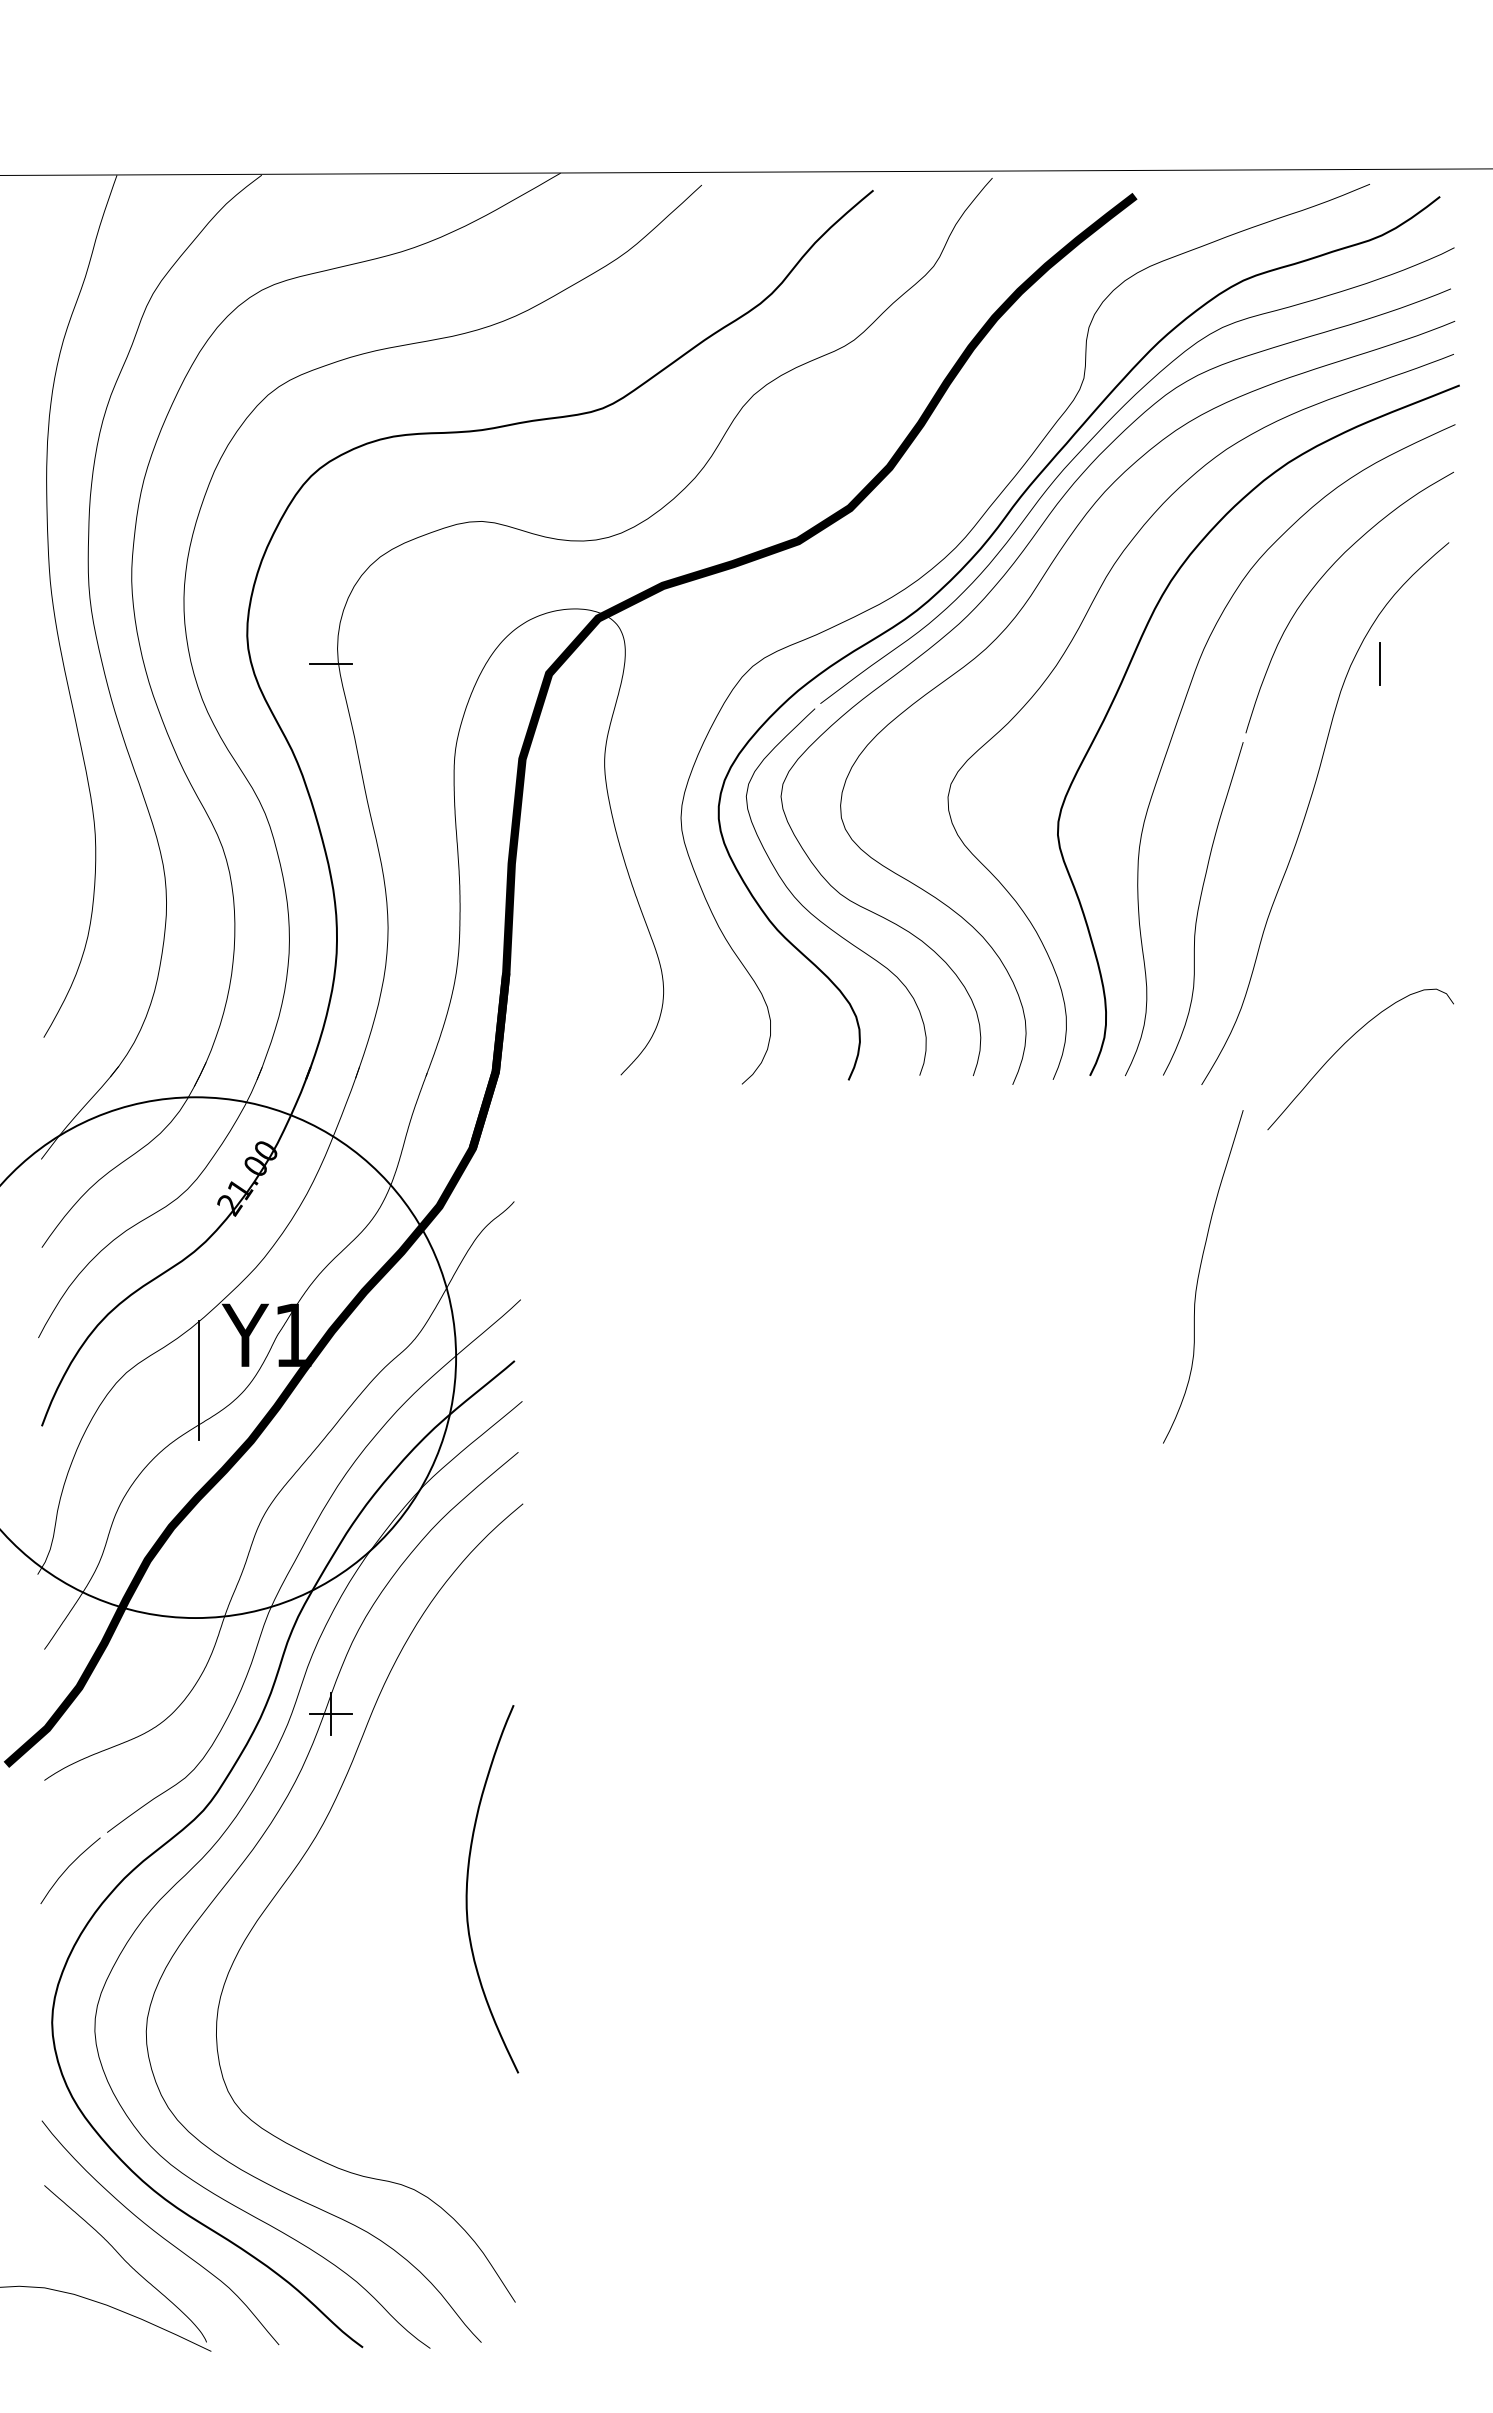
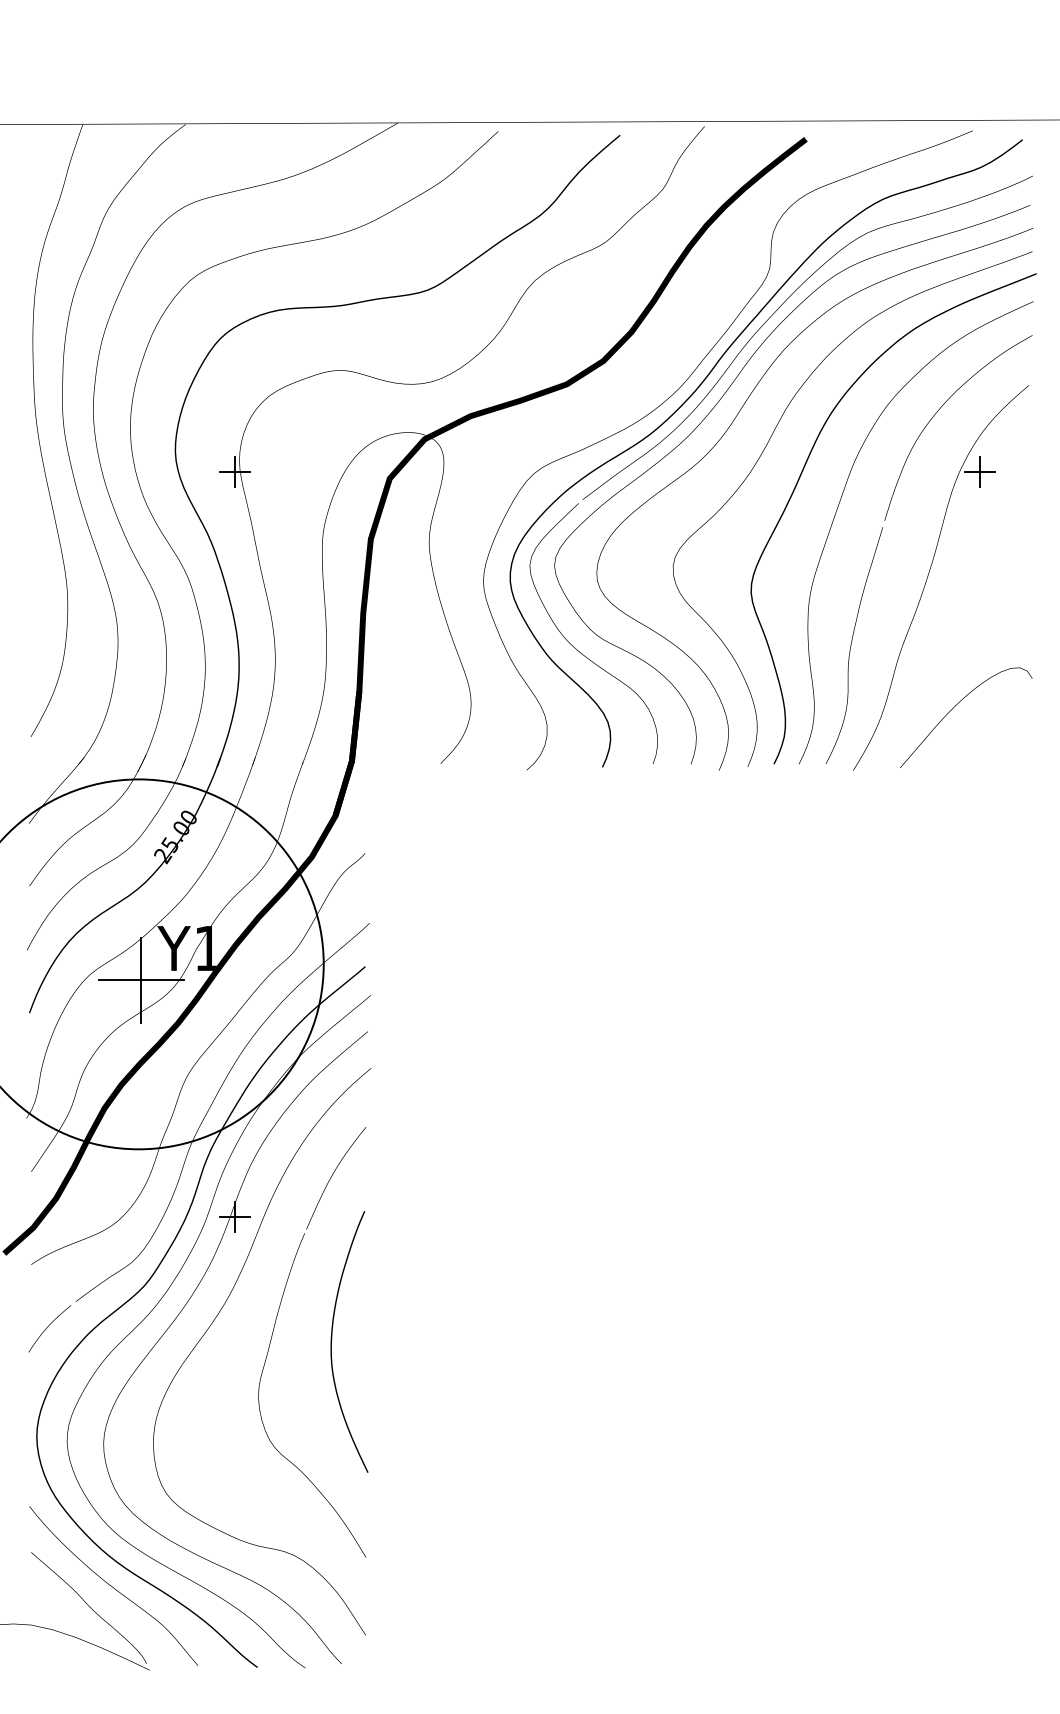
line: (330, 664) -> (234, 472), added
line: (1380, 664) -> (980, 472), added
curve: (1345, 1043) -> (955, 706), moved
text: (240, 1189) -> (170, 844), 21.00 -> 25.00
curve: (1199, 1275) -> (851, 906), removed
line: (198, 1380) -> (140, 980), added
part: (385, 1874) -> (273, 1331), added

